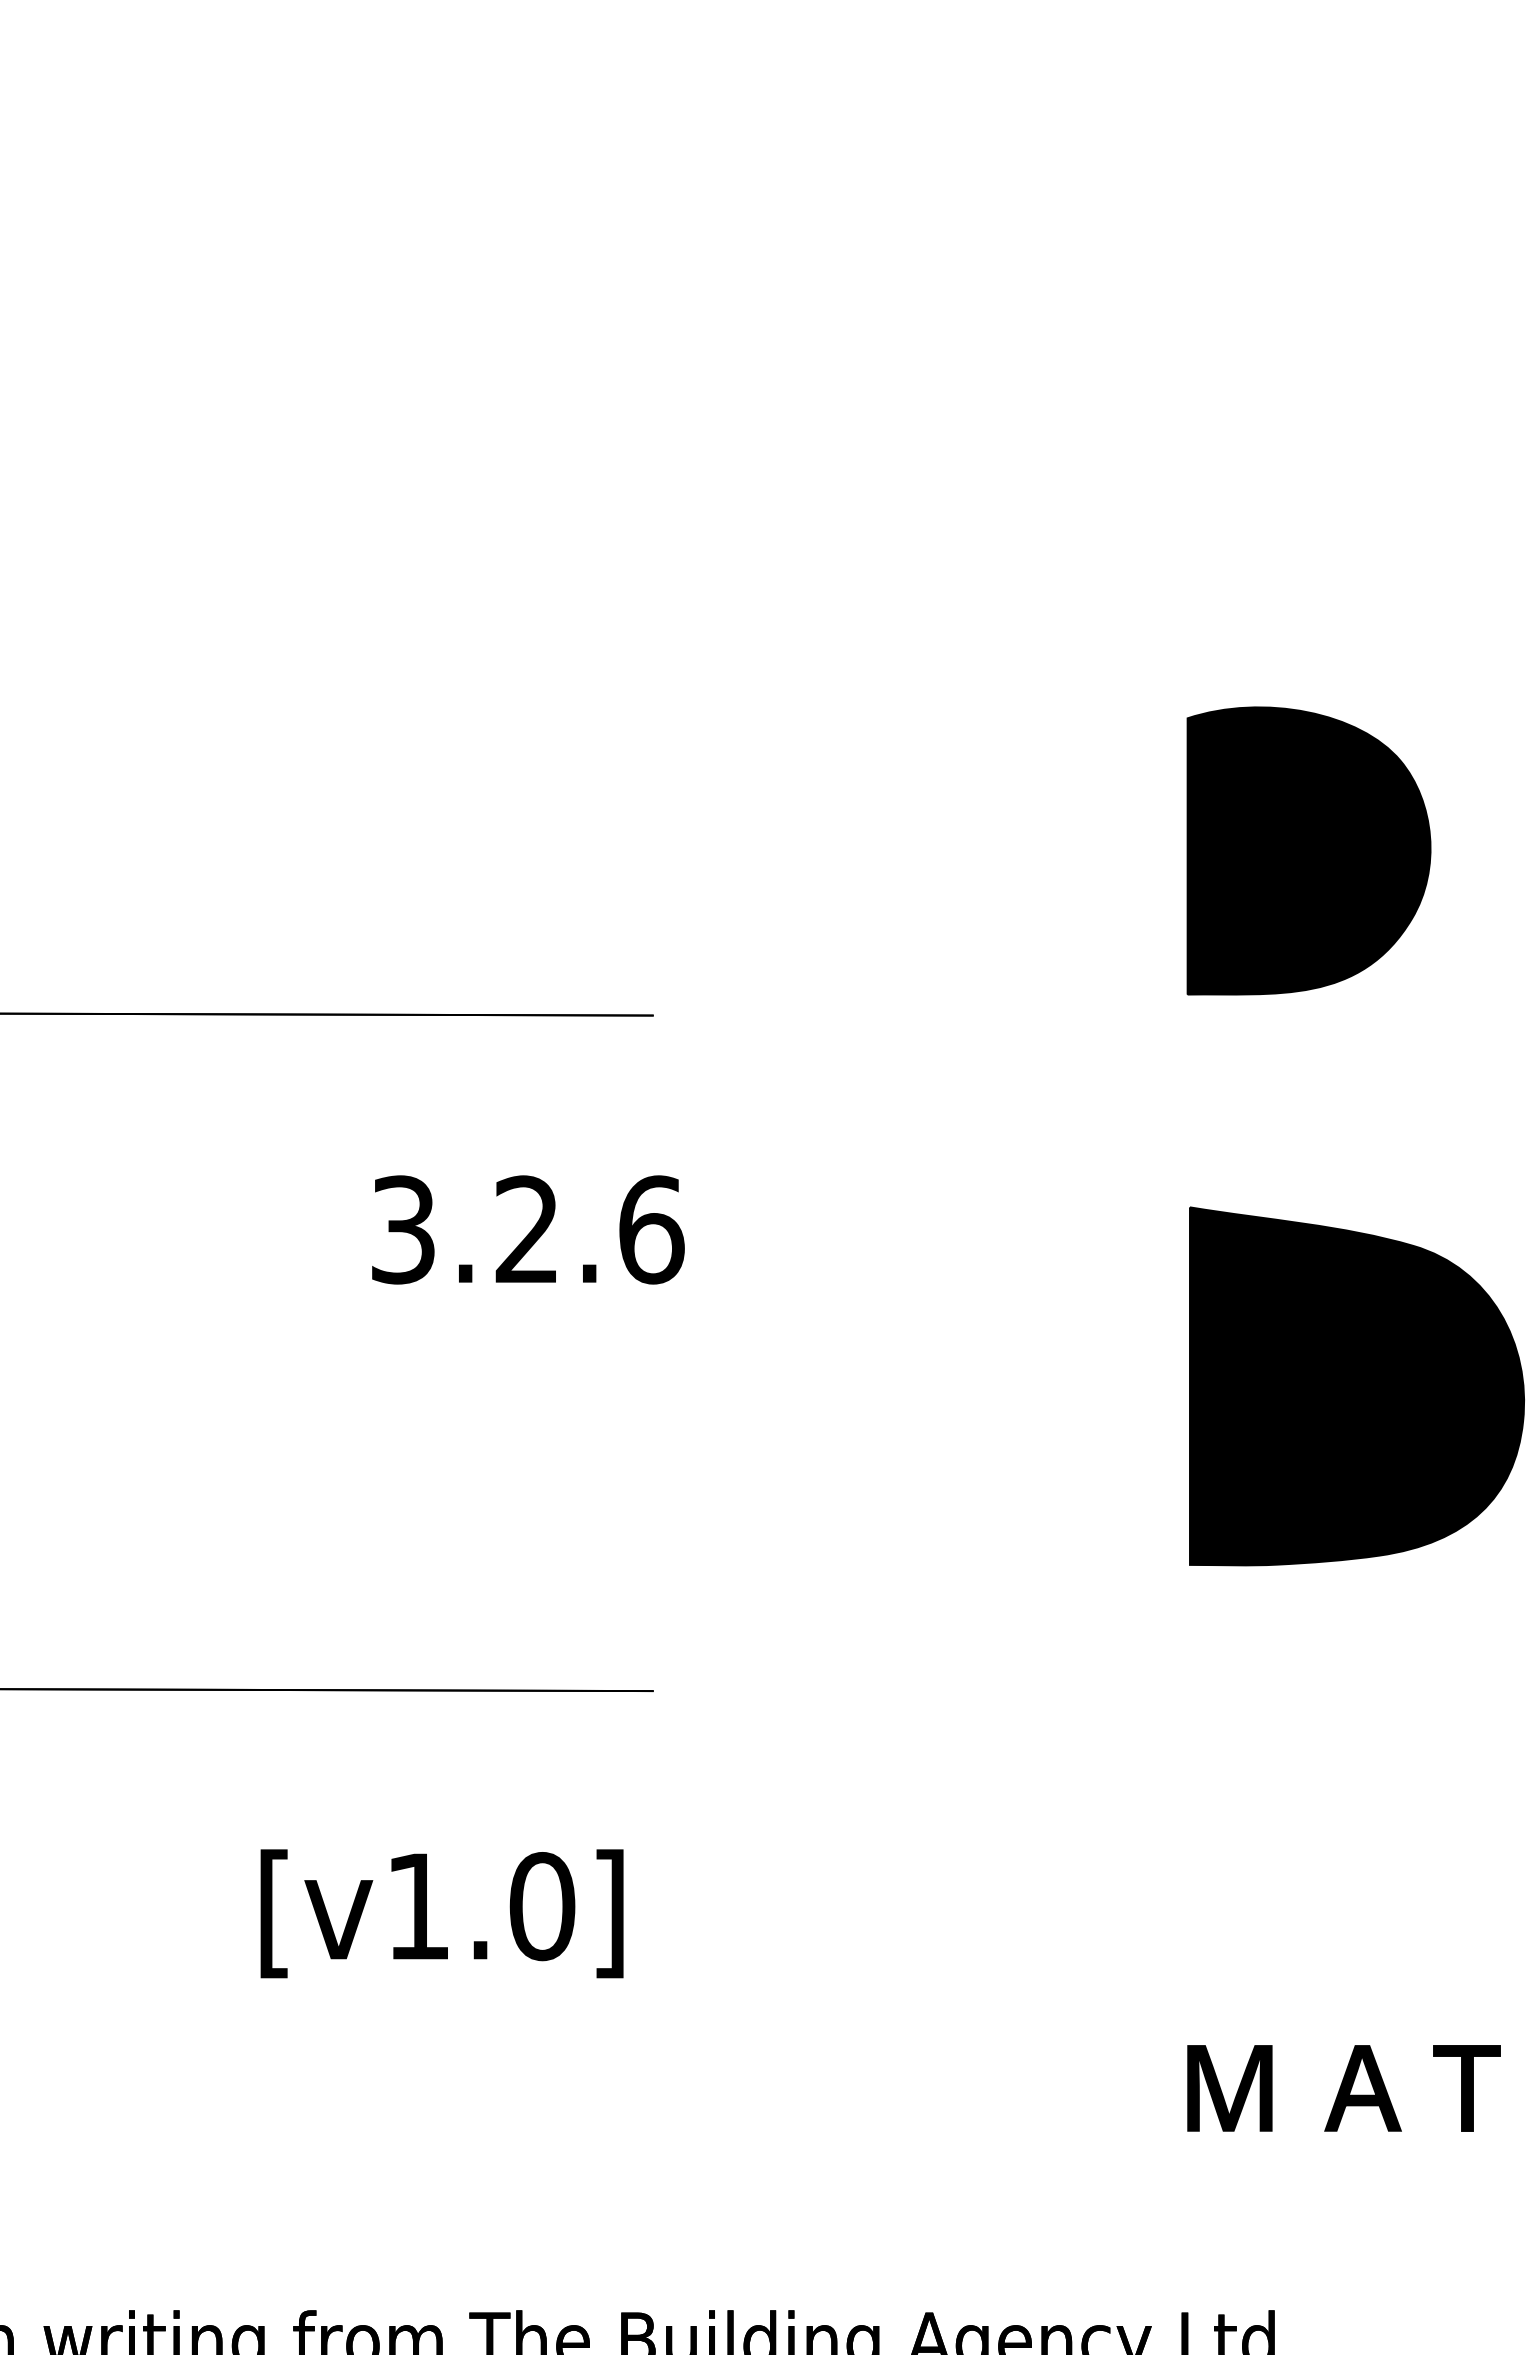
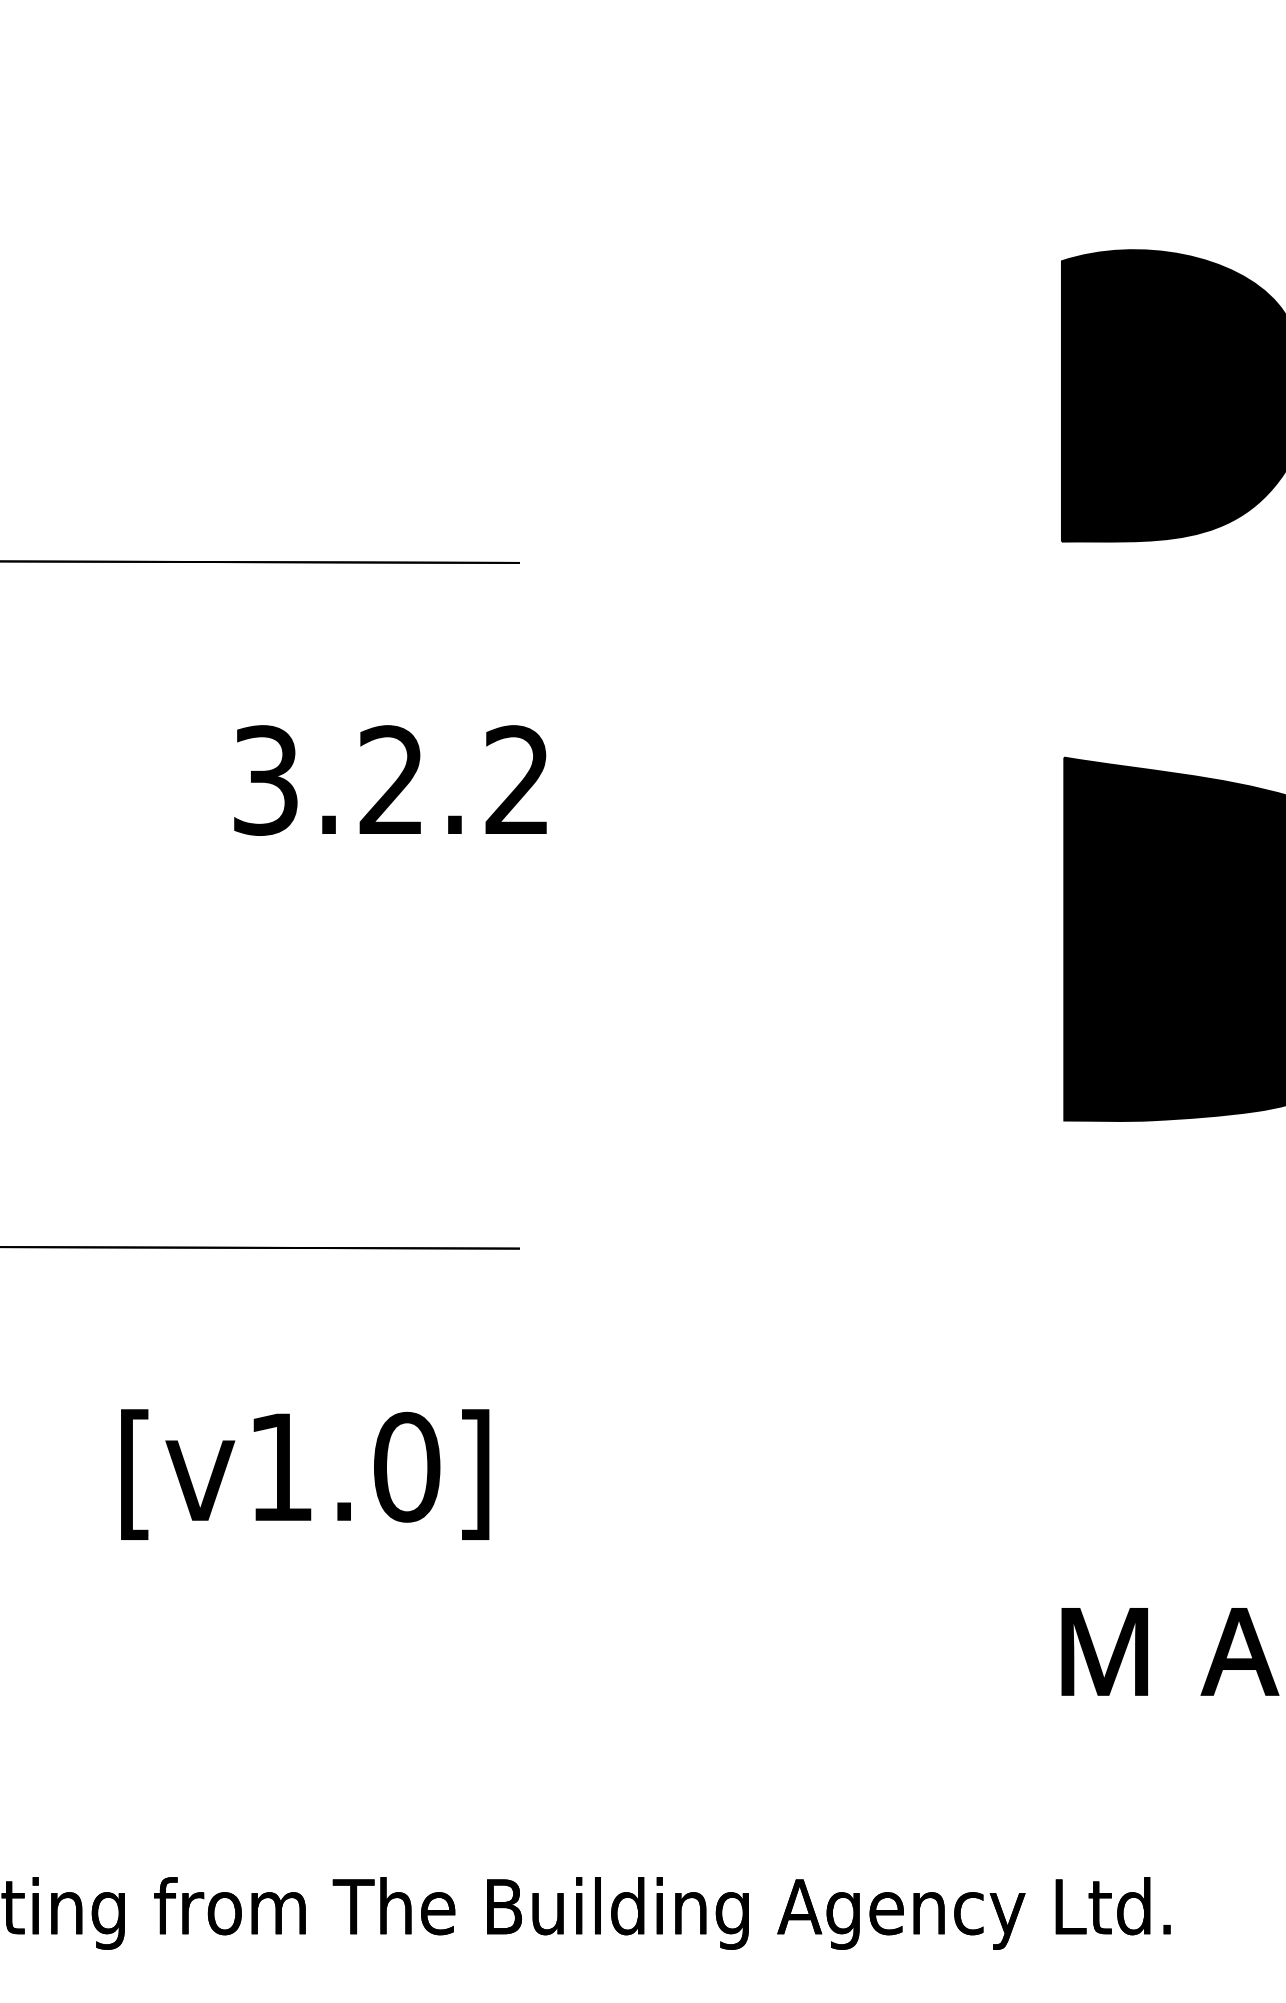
text: (651, 1229) -> (517, 780), 3.2.6 -> 3.2.2

